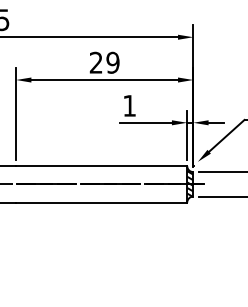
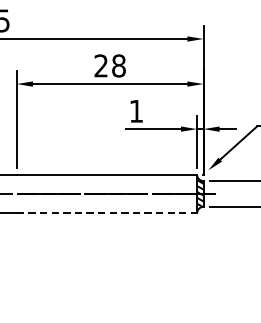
text: (112, 62) -> (118, 65), 29 -> 28
line: (101, 202) -> (106, 213), solid -> dashed

